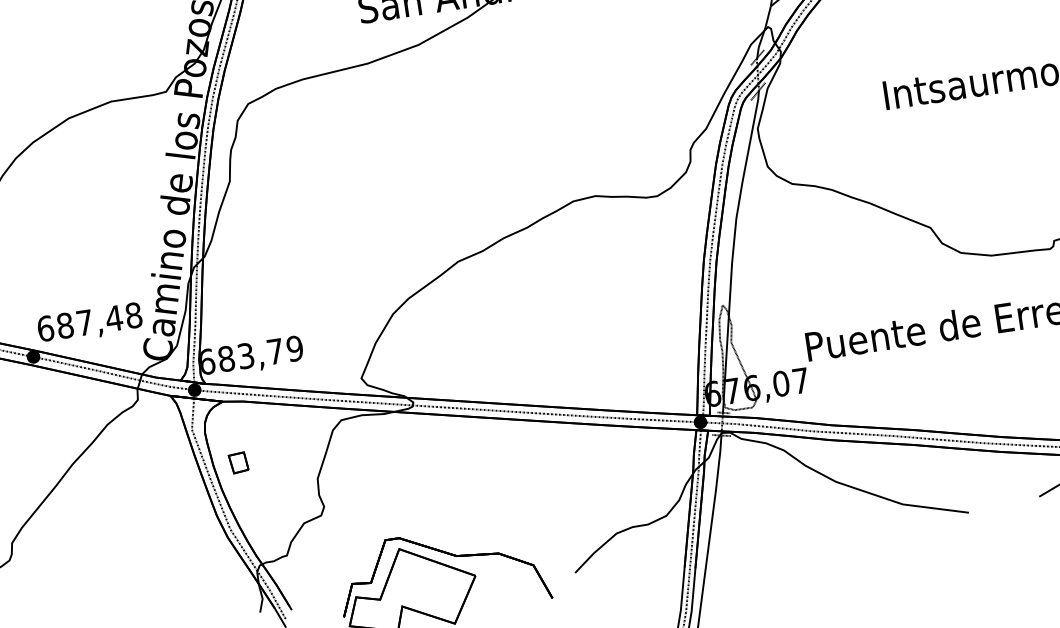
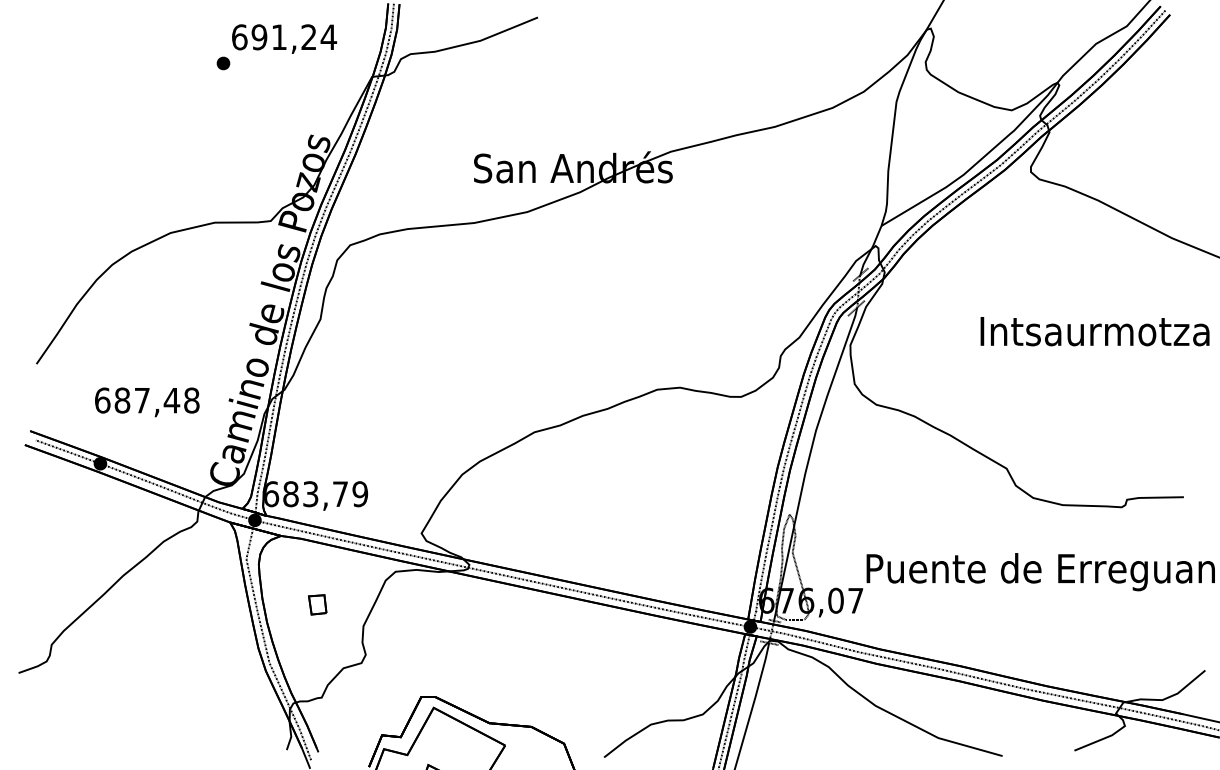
text: (90, 323) -> (147, 402), moved
part: (238, 462) -> (317, 604), moved

